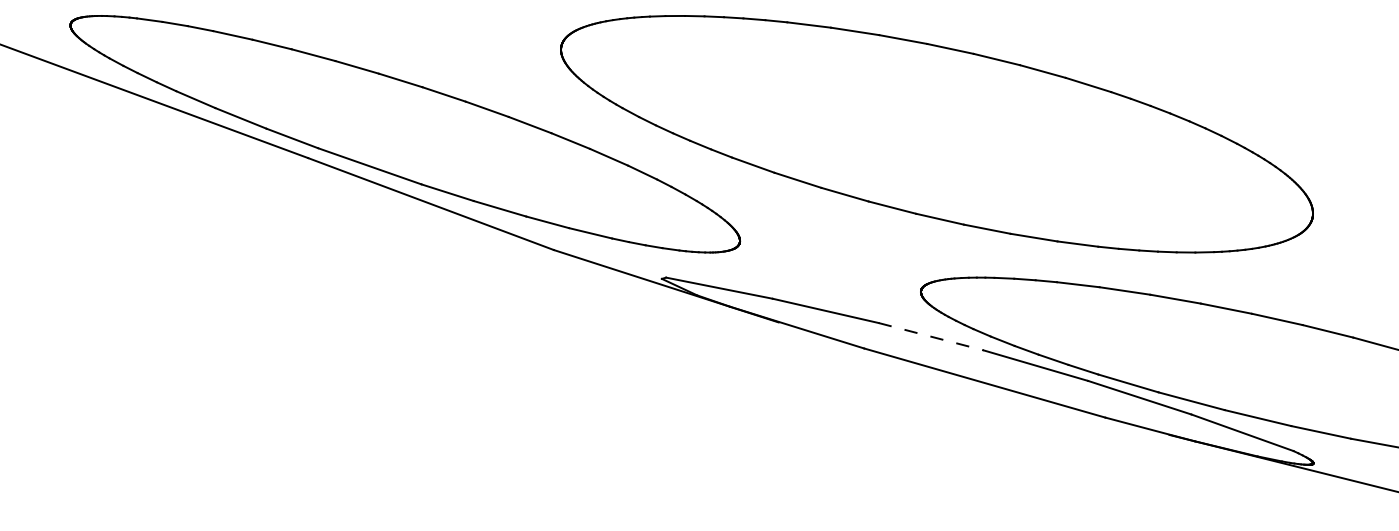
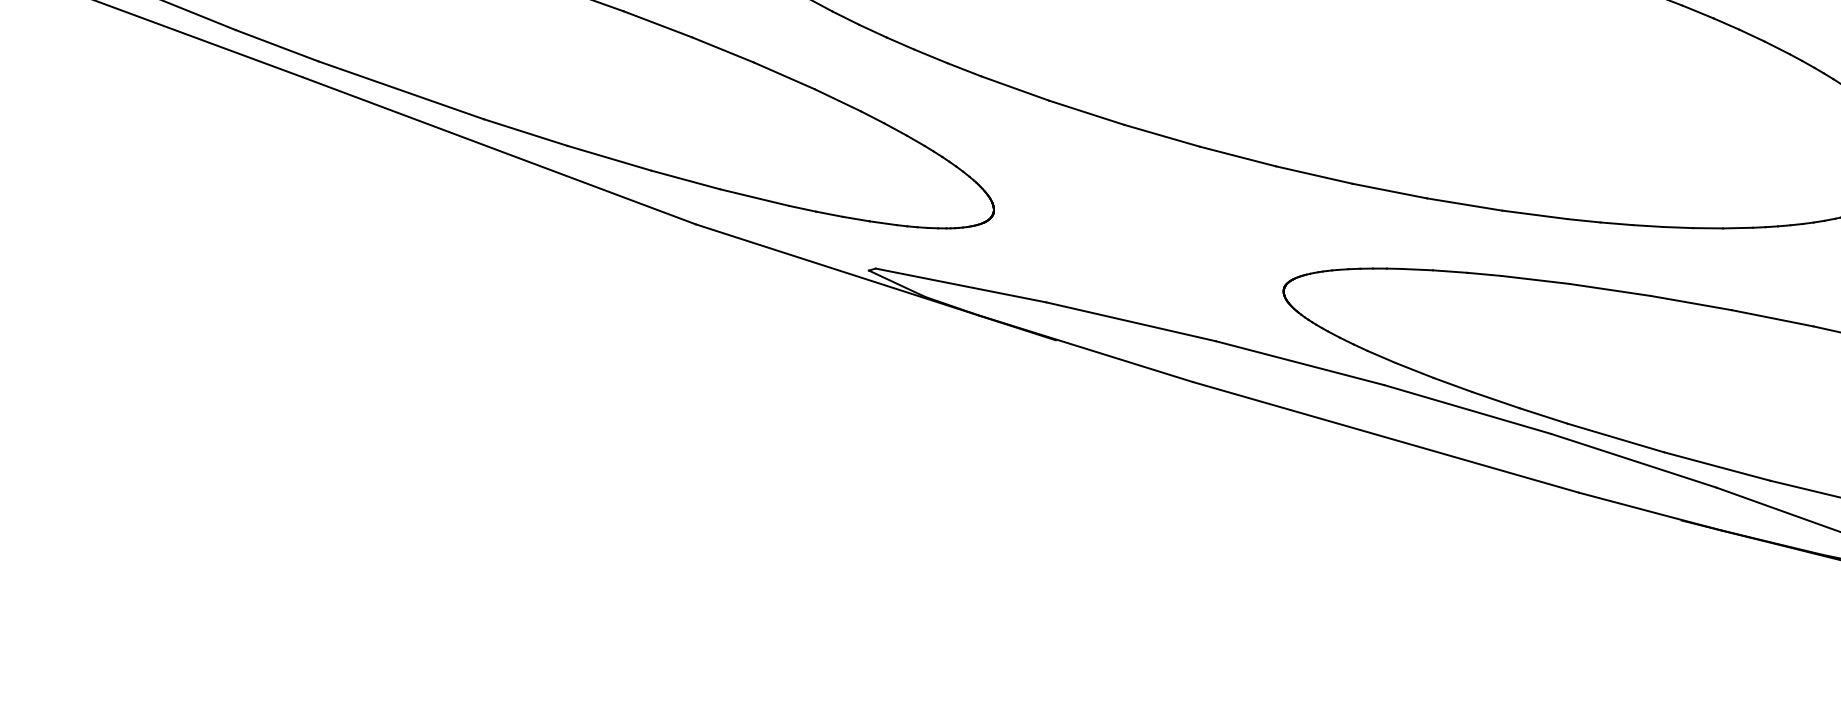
line: (931, 336) -> (1300, 362), dashed -> solid

